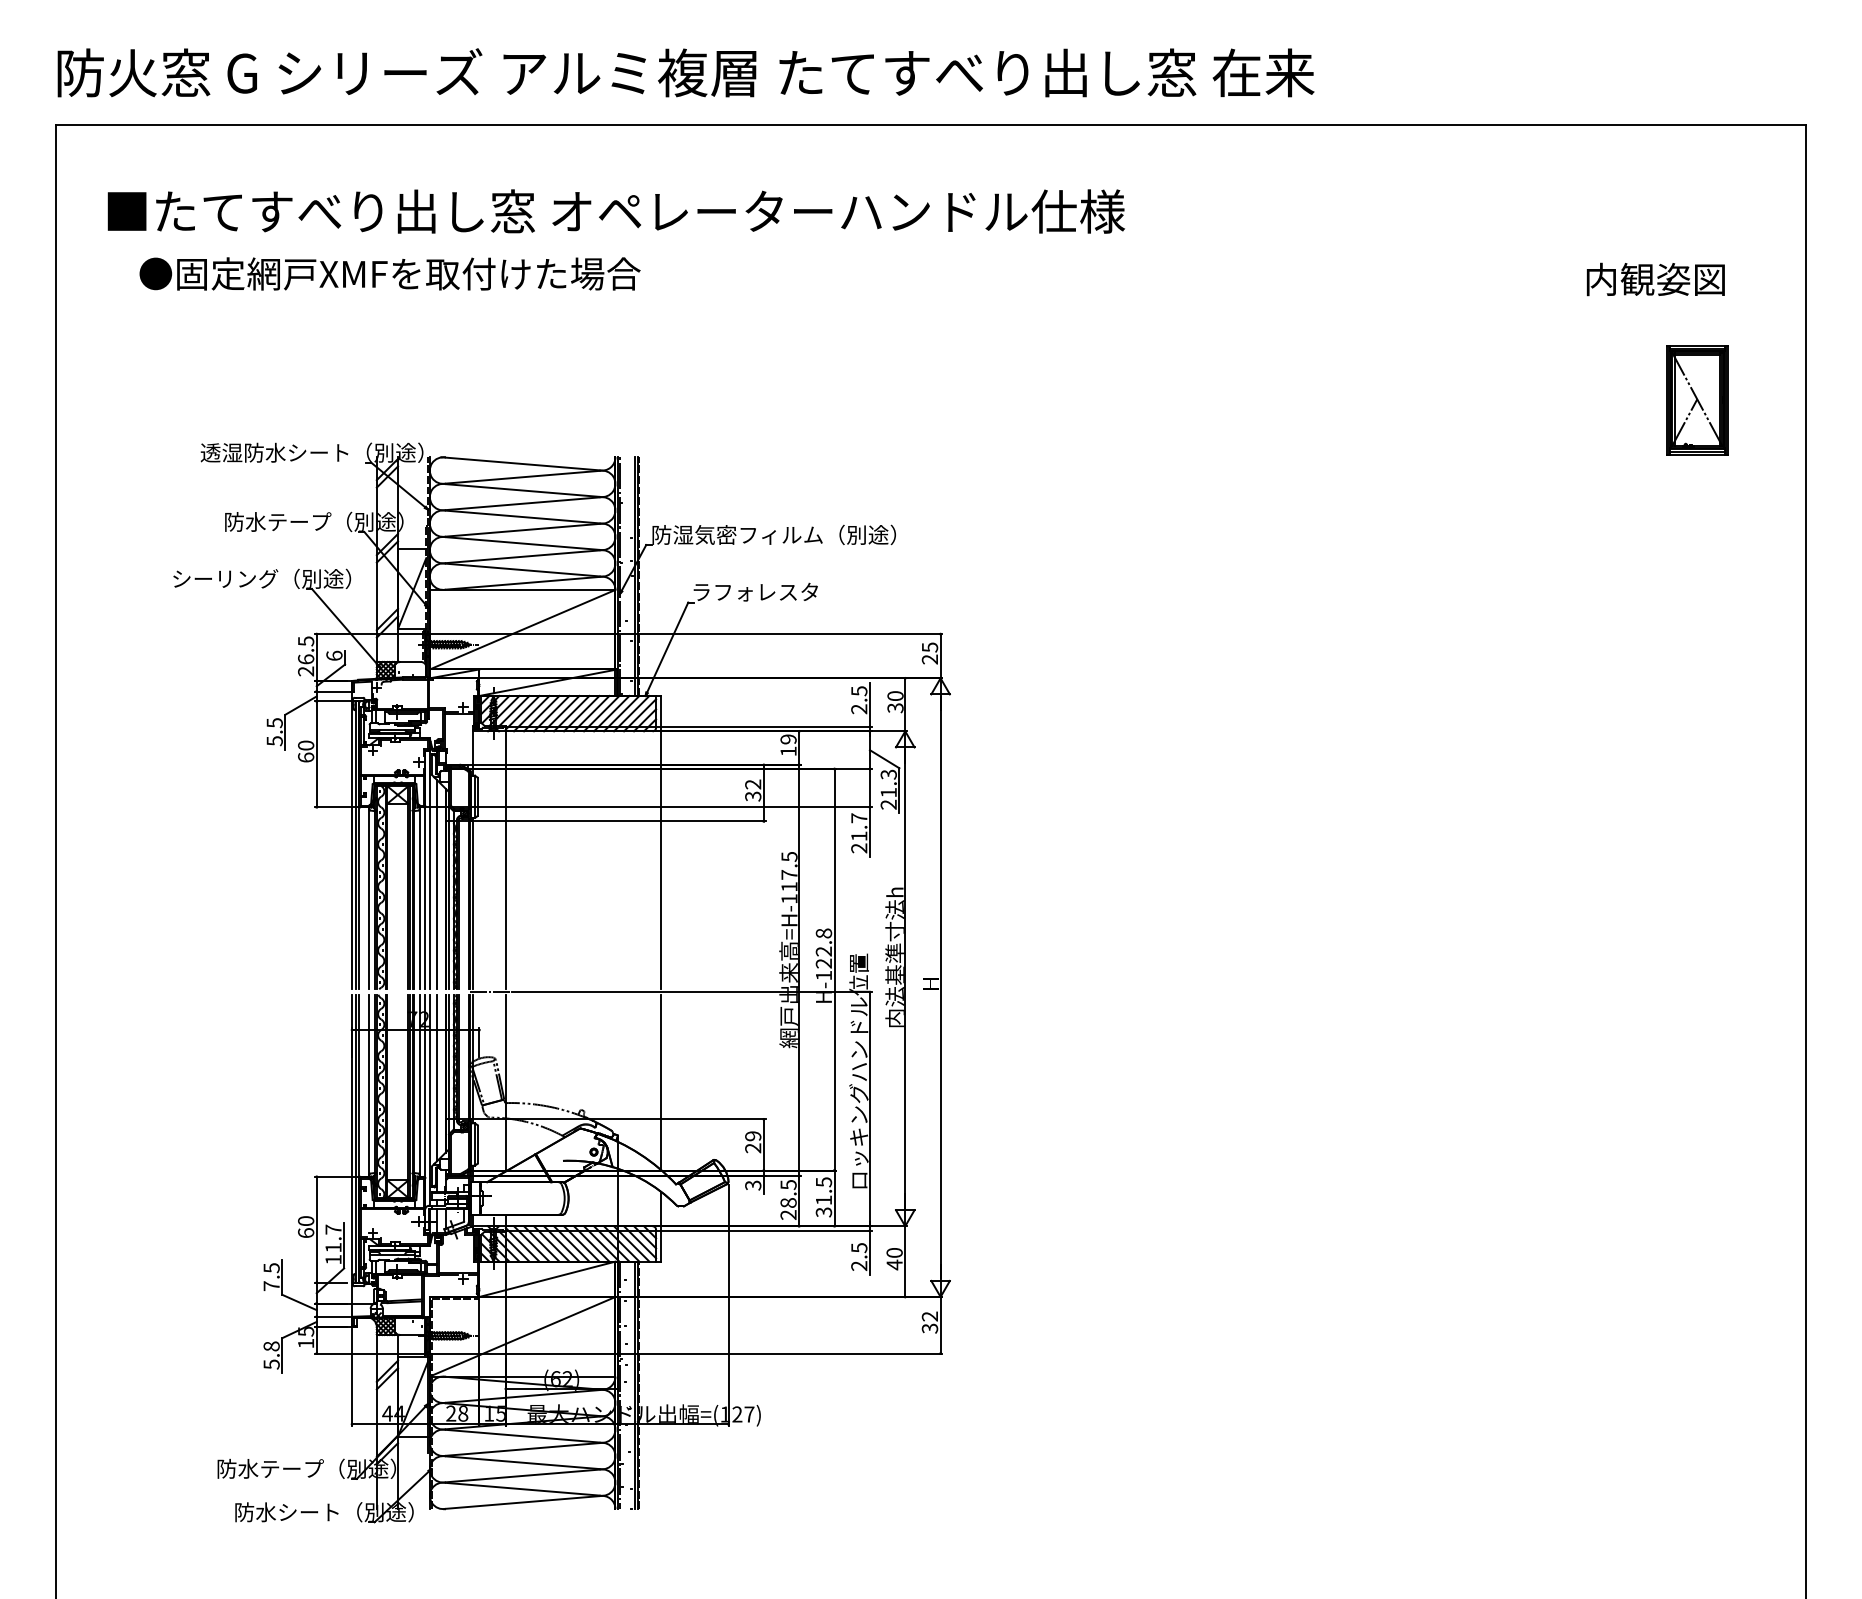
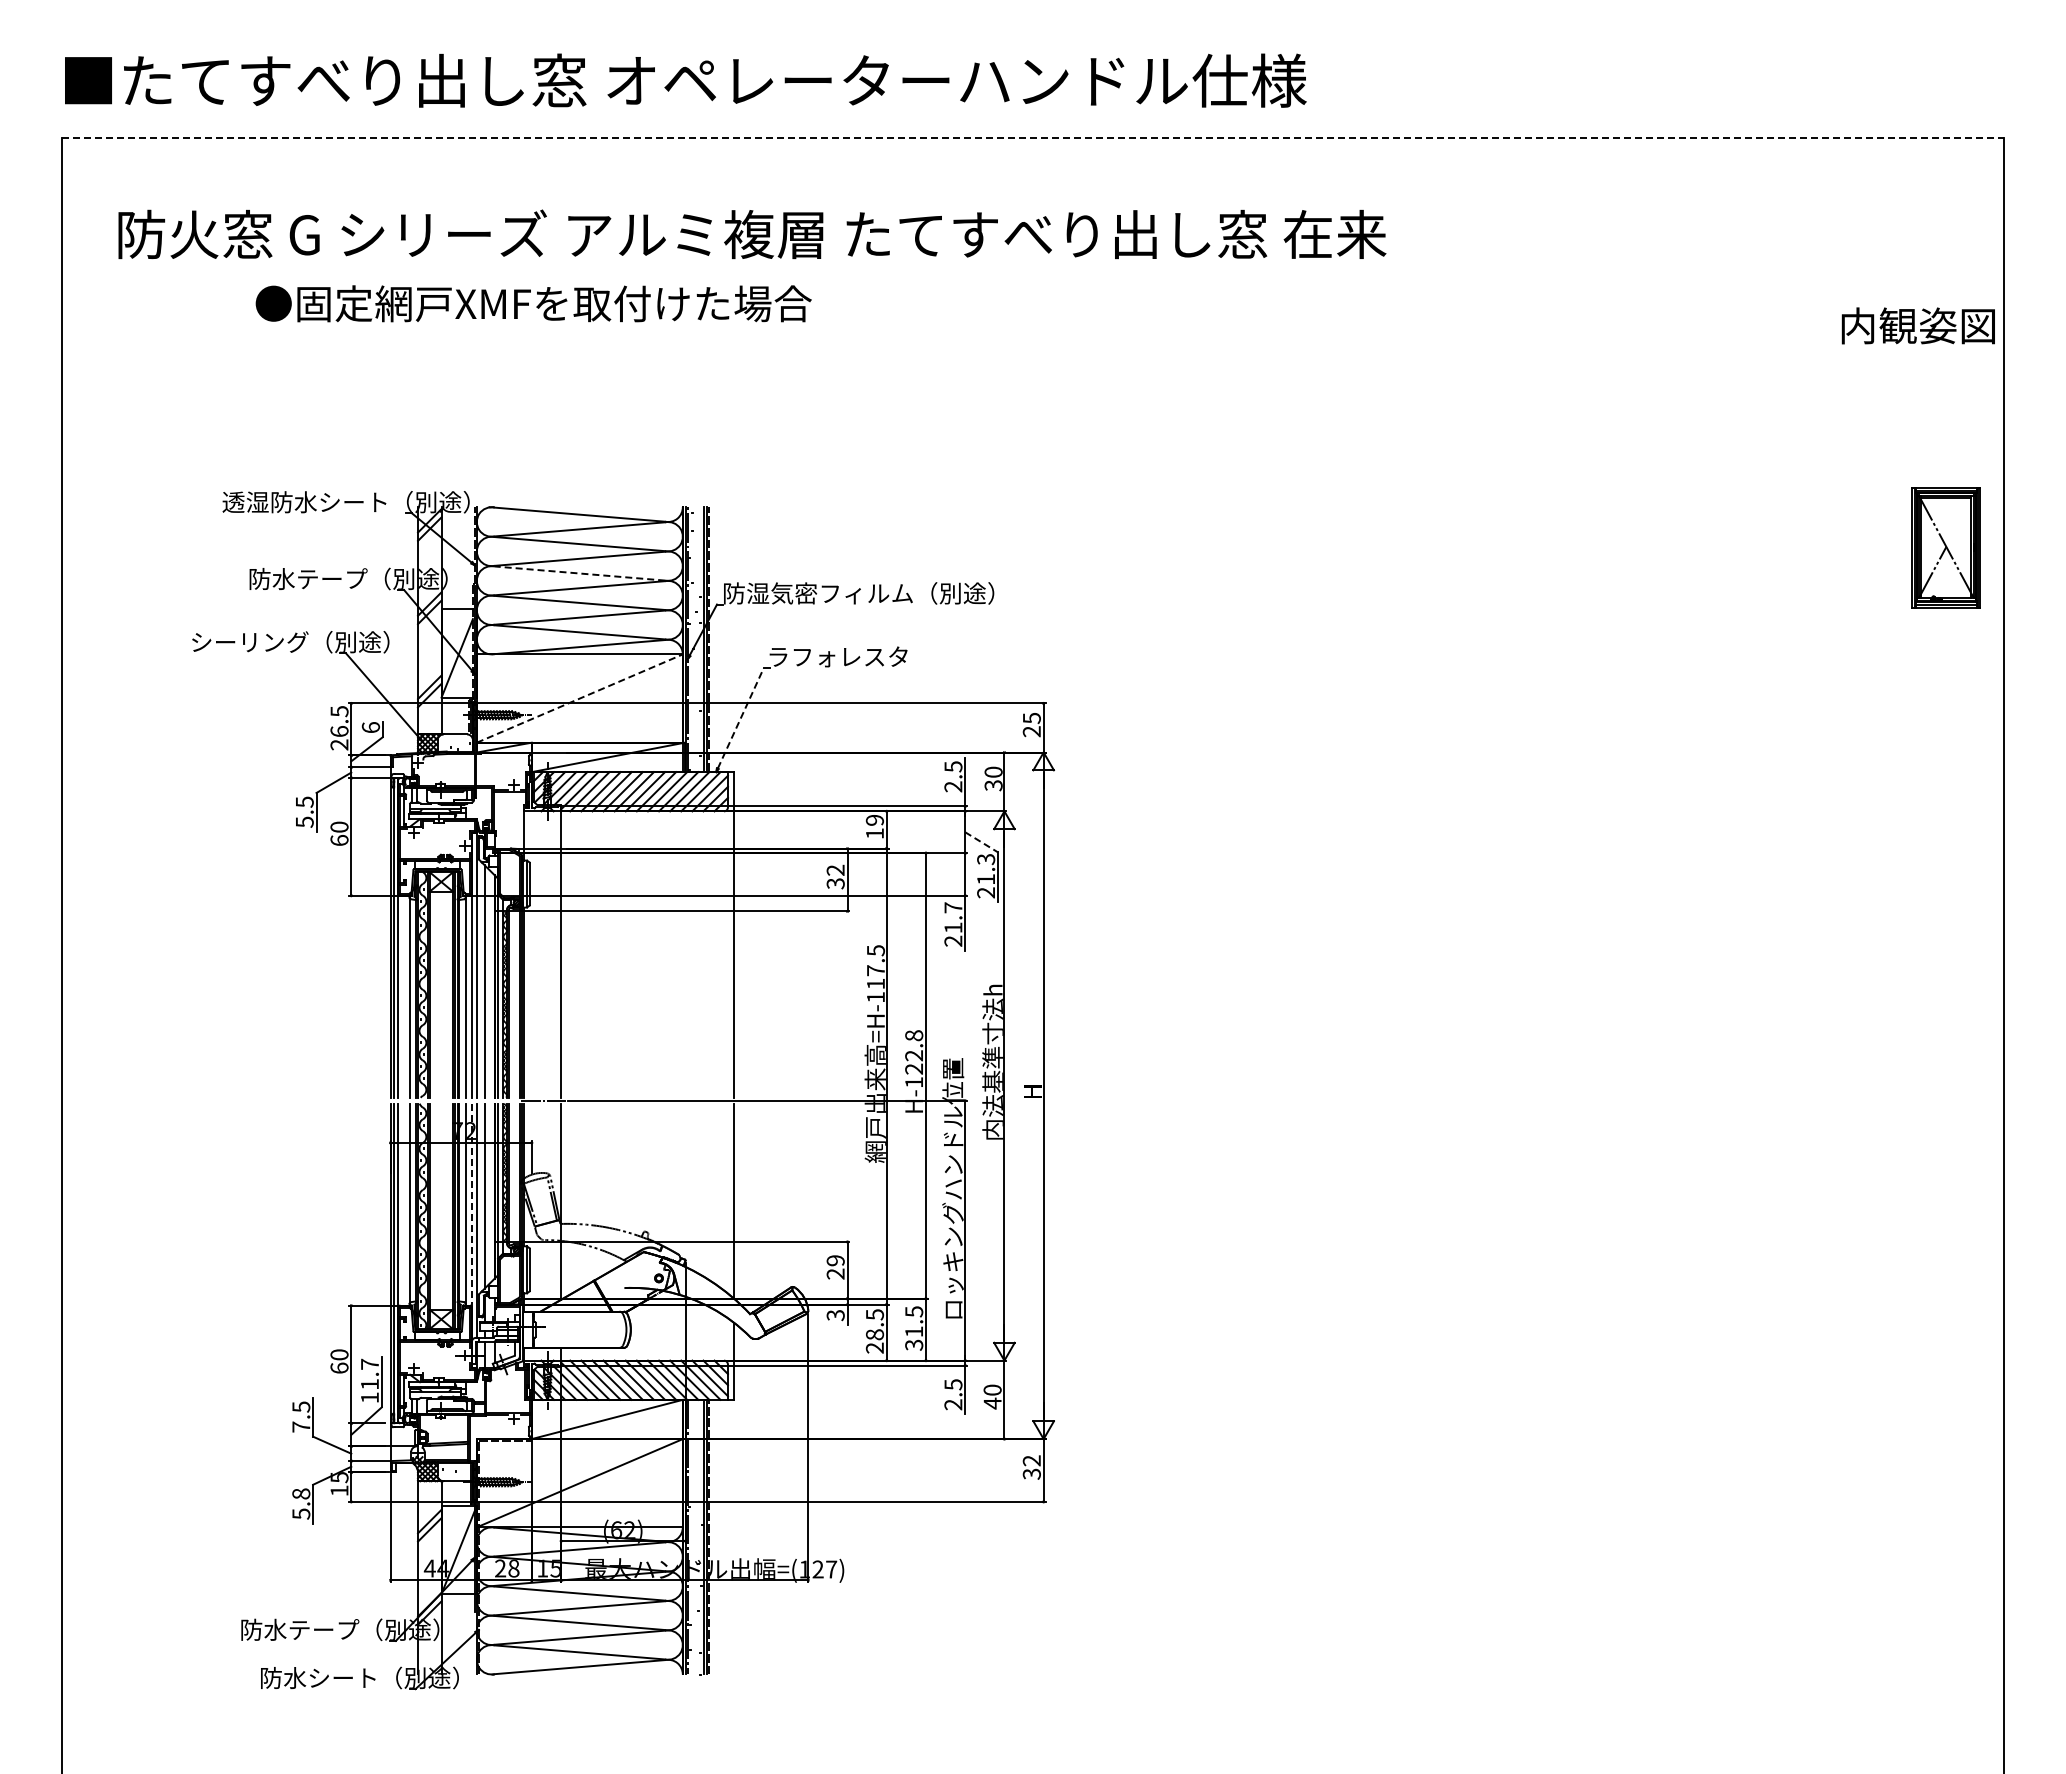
text: (686, 72) -> (761, 80), 防火窓 G シリーズ アルミ複層 たてすべり出し窓 在来 -> ■たてすべり出し窓 オペレーターハンドル仕様
line: (931, 125) -> (1033, 138), solid -> dashed
text: (678, 211) -> (752, 234), ■たてすべり出し窓 オペレーターハンドル仕様 -> 防火窓 G シリーズ アルミ複層 たてすべり出し窓 在来
text: (389, 273) -> (533, 303), moved
text: (1655, 279) -> (1917, 325), moved
part: (1696, 399) -> (1945, 547), moved
line: (522, 517) -> (579, 573), solid -> dashed
line: (523, 629) -> (580, 698), solid -> dashed
line: (667, 647) -> (740, 718), solid -> dashed
line: (885, 759) -> (982, 842), solid -> dashed
line: (425, 1087) -> (471, 1206), solid -> dashed

